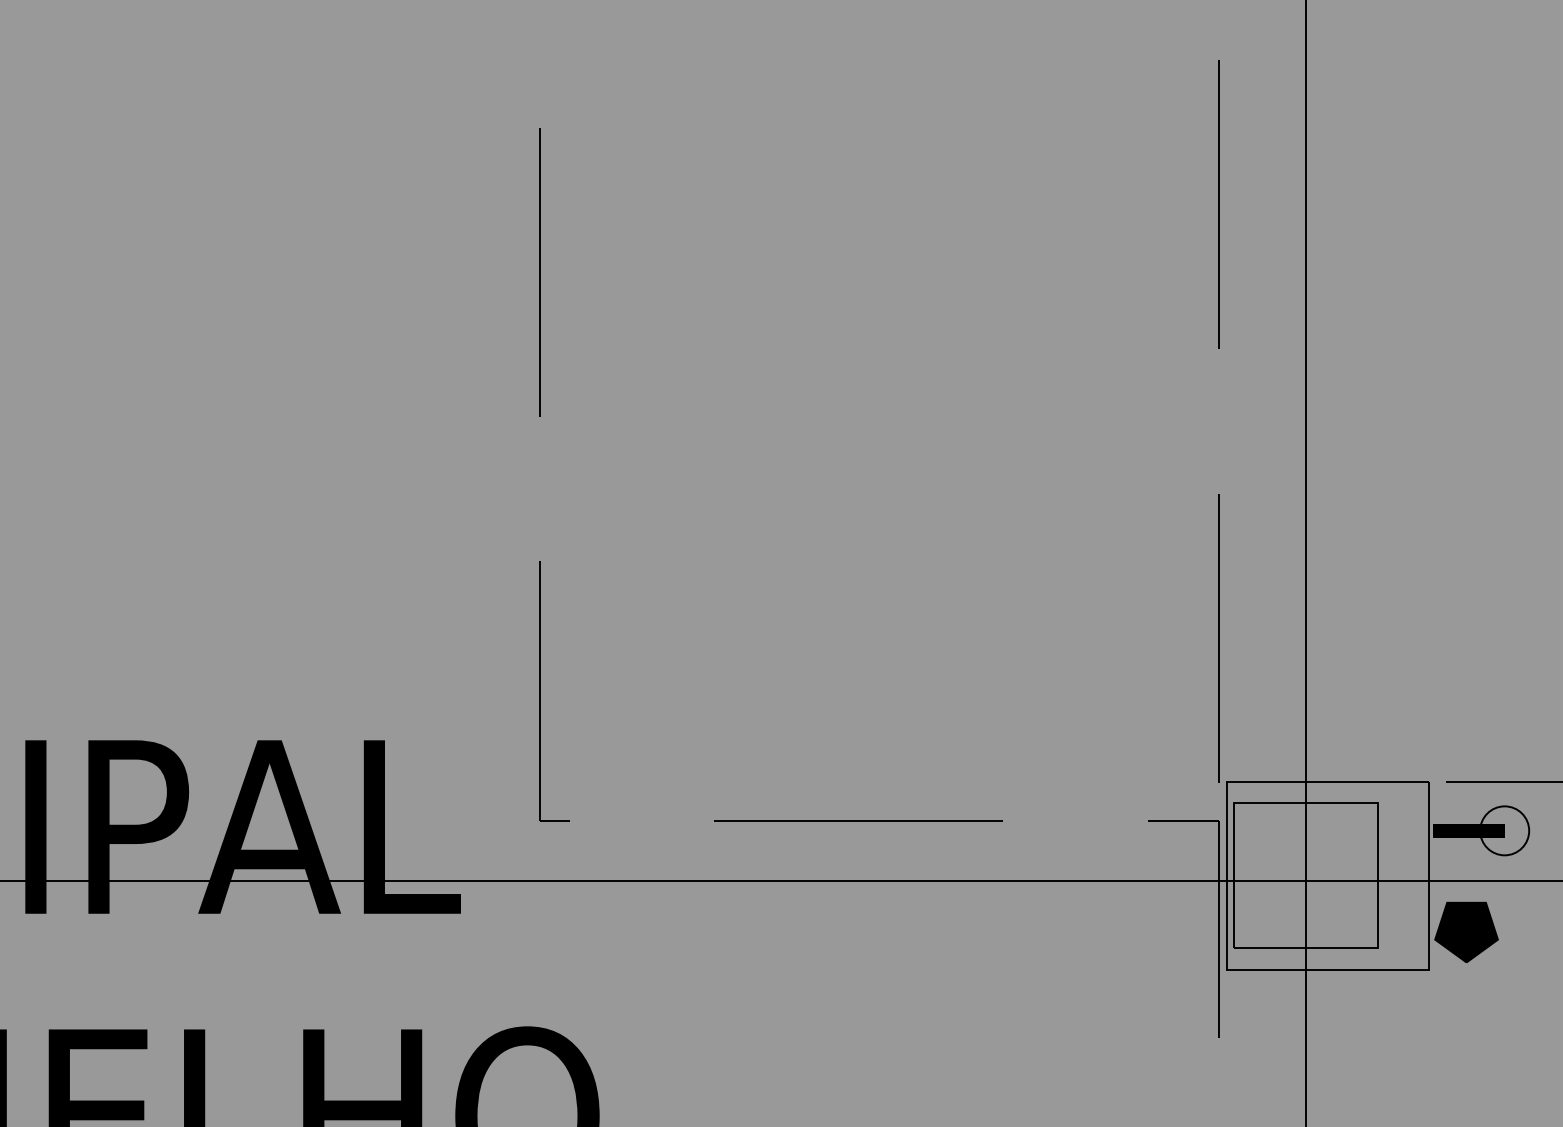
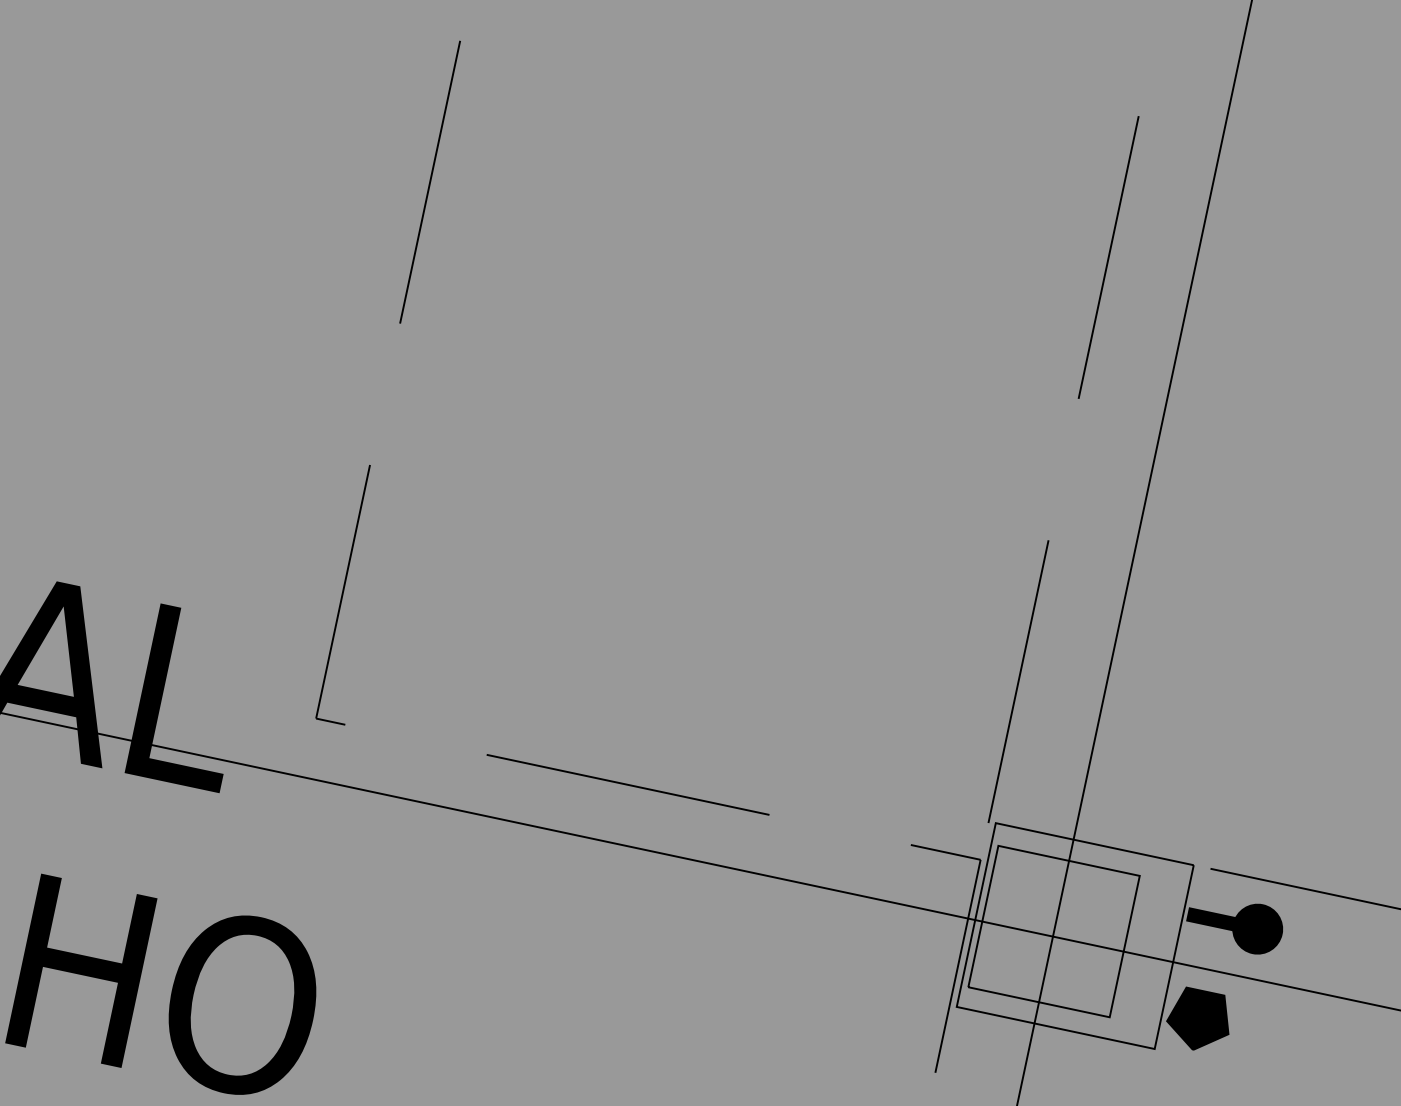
fill: (1504, 830) -> (1257, 928), added

